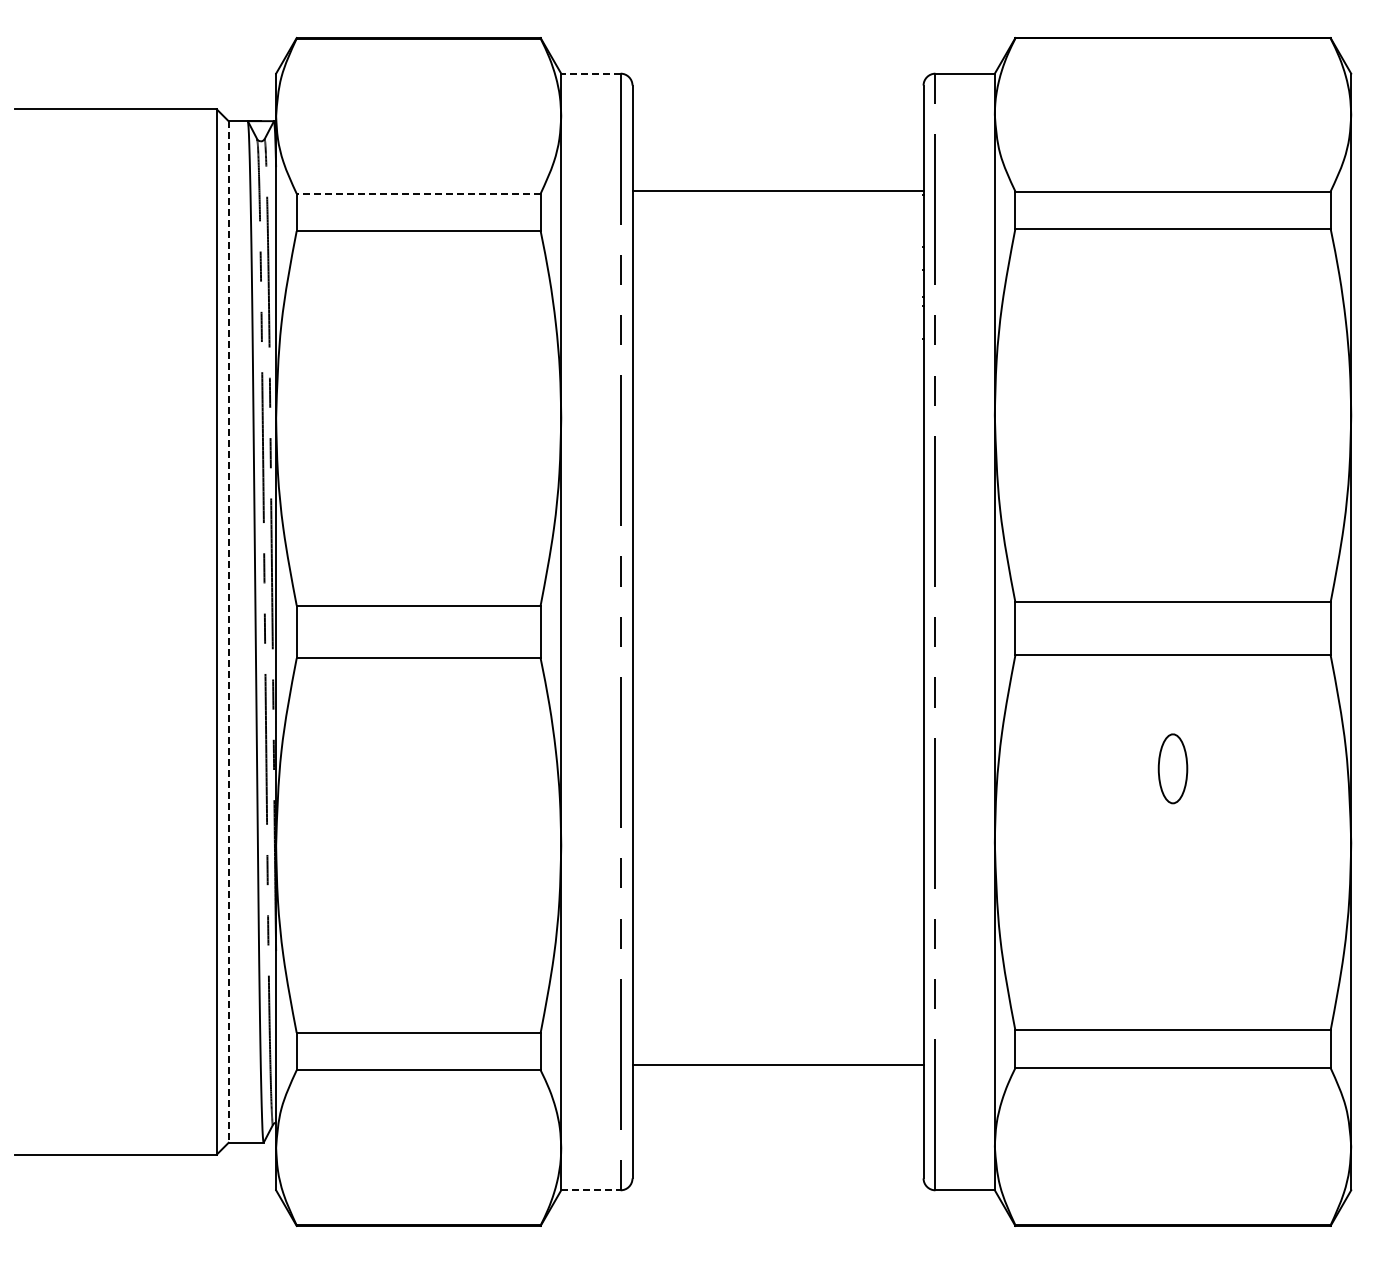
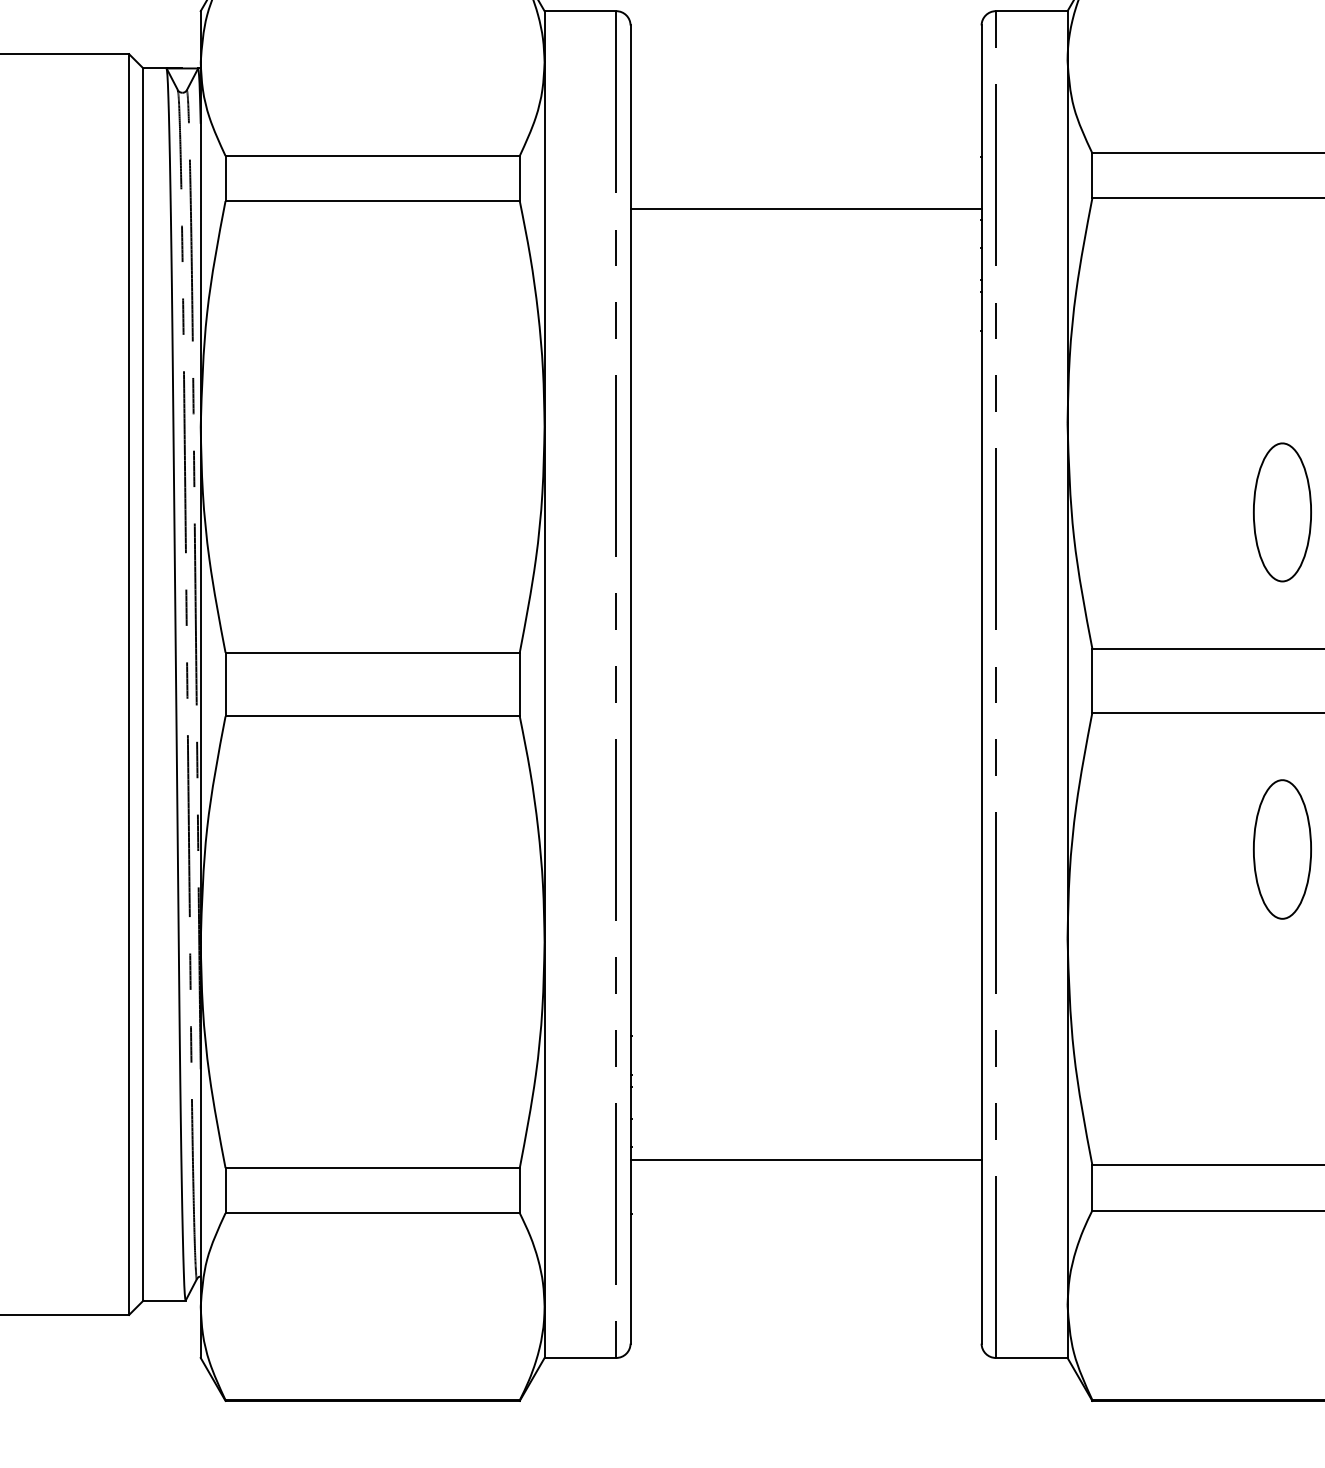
line: (590, 73) -> (579, 10), dashed -> solid
line: (777, 190) -> (805, 208), moved
line: (418, 193) -> (372, 155), dashed -> solid
part: (1172, 489) -> (1281, 512), added
line: (228, 632) -> (143, 685), dashed -> solid
part: (1172, 768) -> (1281, 849), size x1.67
line: (777, 1065) -> (805, 1160), moved
line: (590, 1190) -> (579, 1358), dashed -> solid

